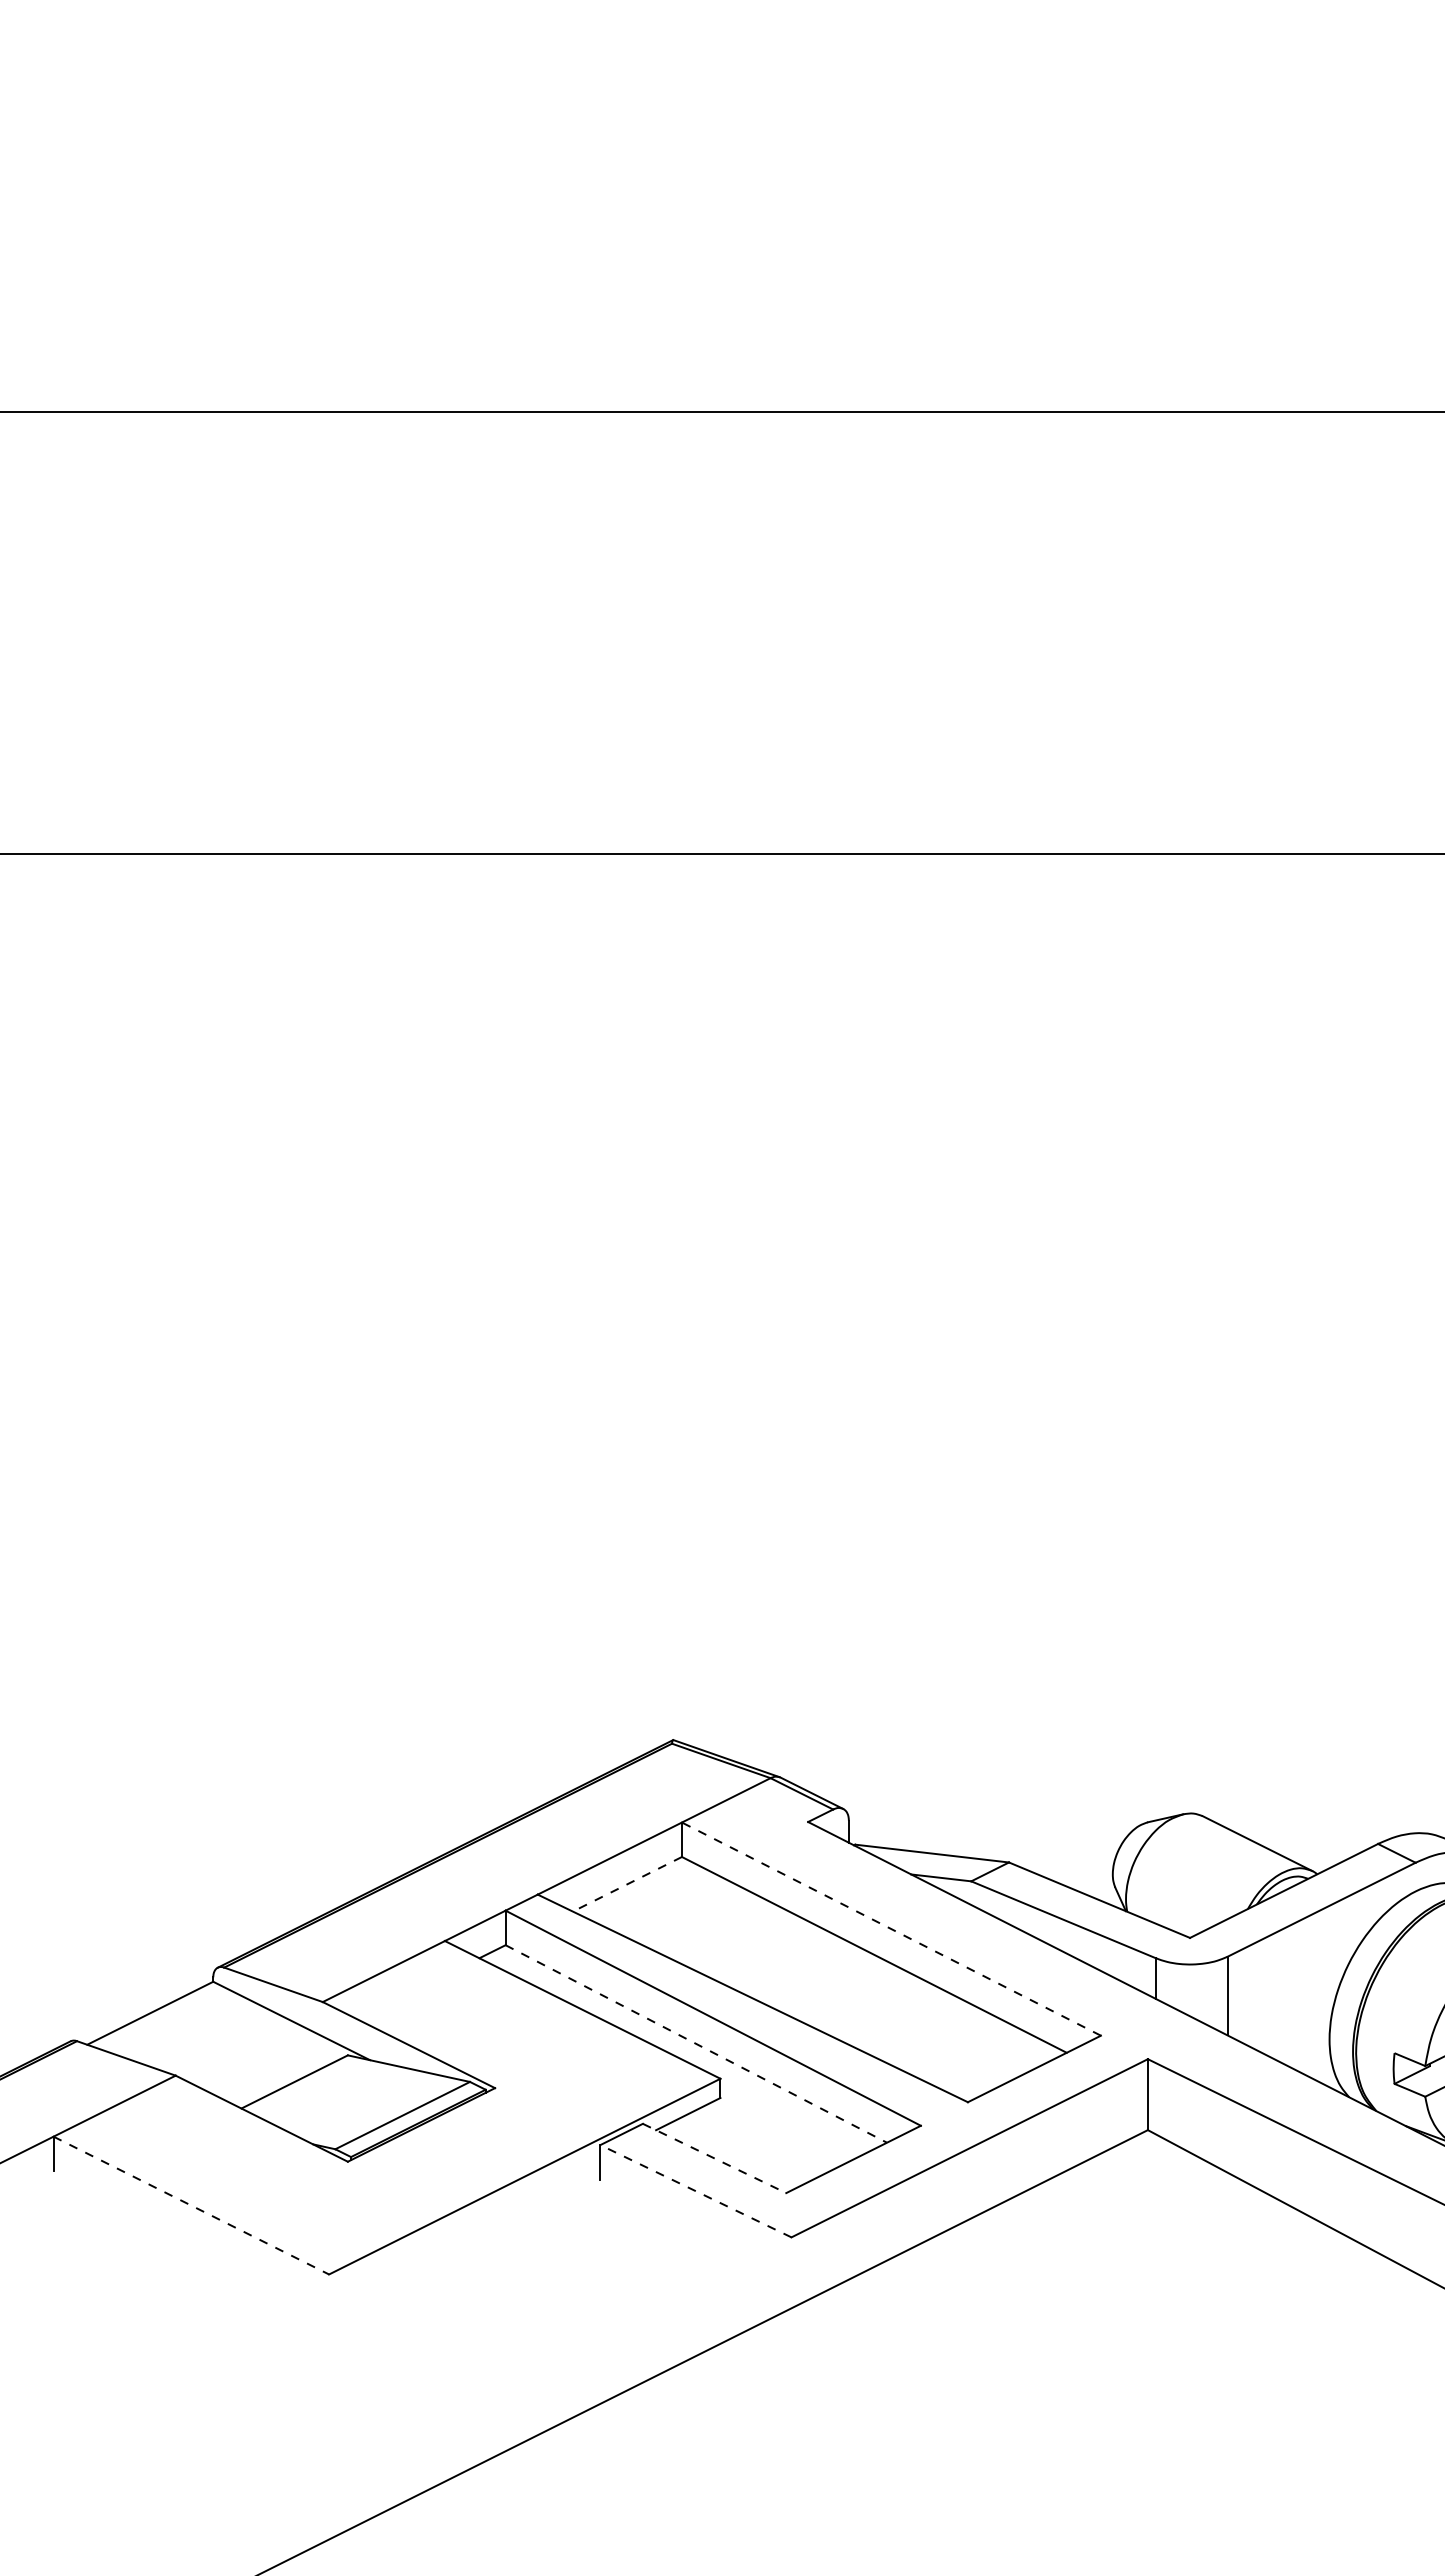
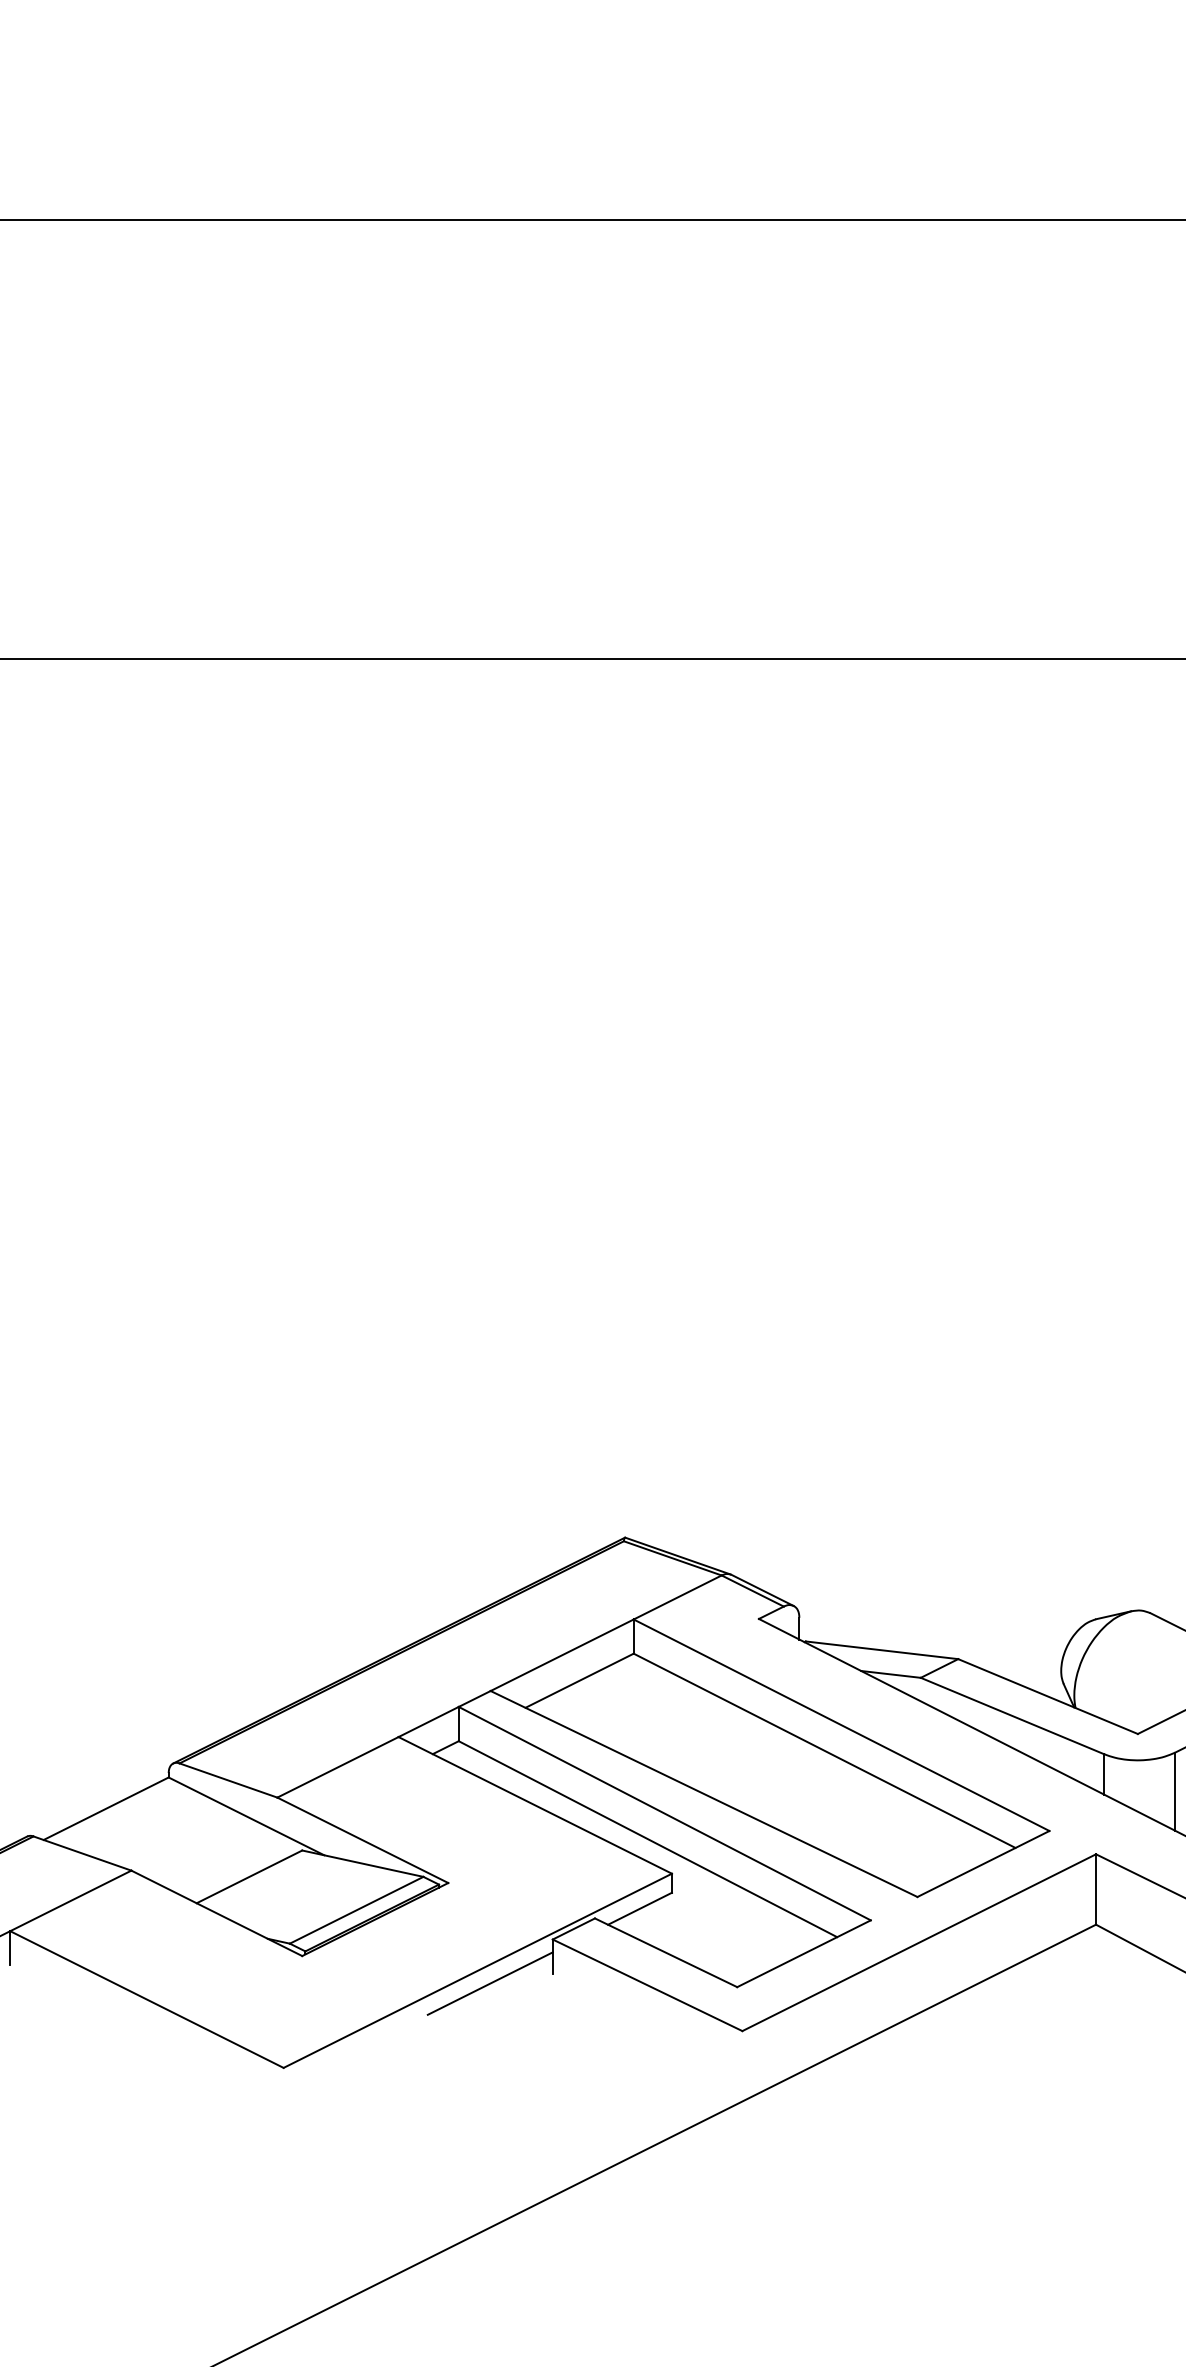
line: (627, 1884) -> (579, 1680), dashed -> solid
line: (891, 1928) -> (841, 1724), dashed -> solid
line: (696, 2043) -> (648, 1838), dashed -> solid
line: (714, 2158) -> (666, 1952), dashed -> solid
line: (537, 2189) -> (490, 1983), added
line: (695, 2191) -> (647, 1985), dashed -> solid
line: (191, 2205) -> (147, 1999), dashed -> solid

